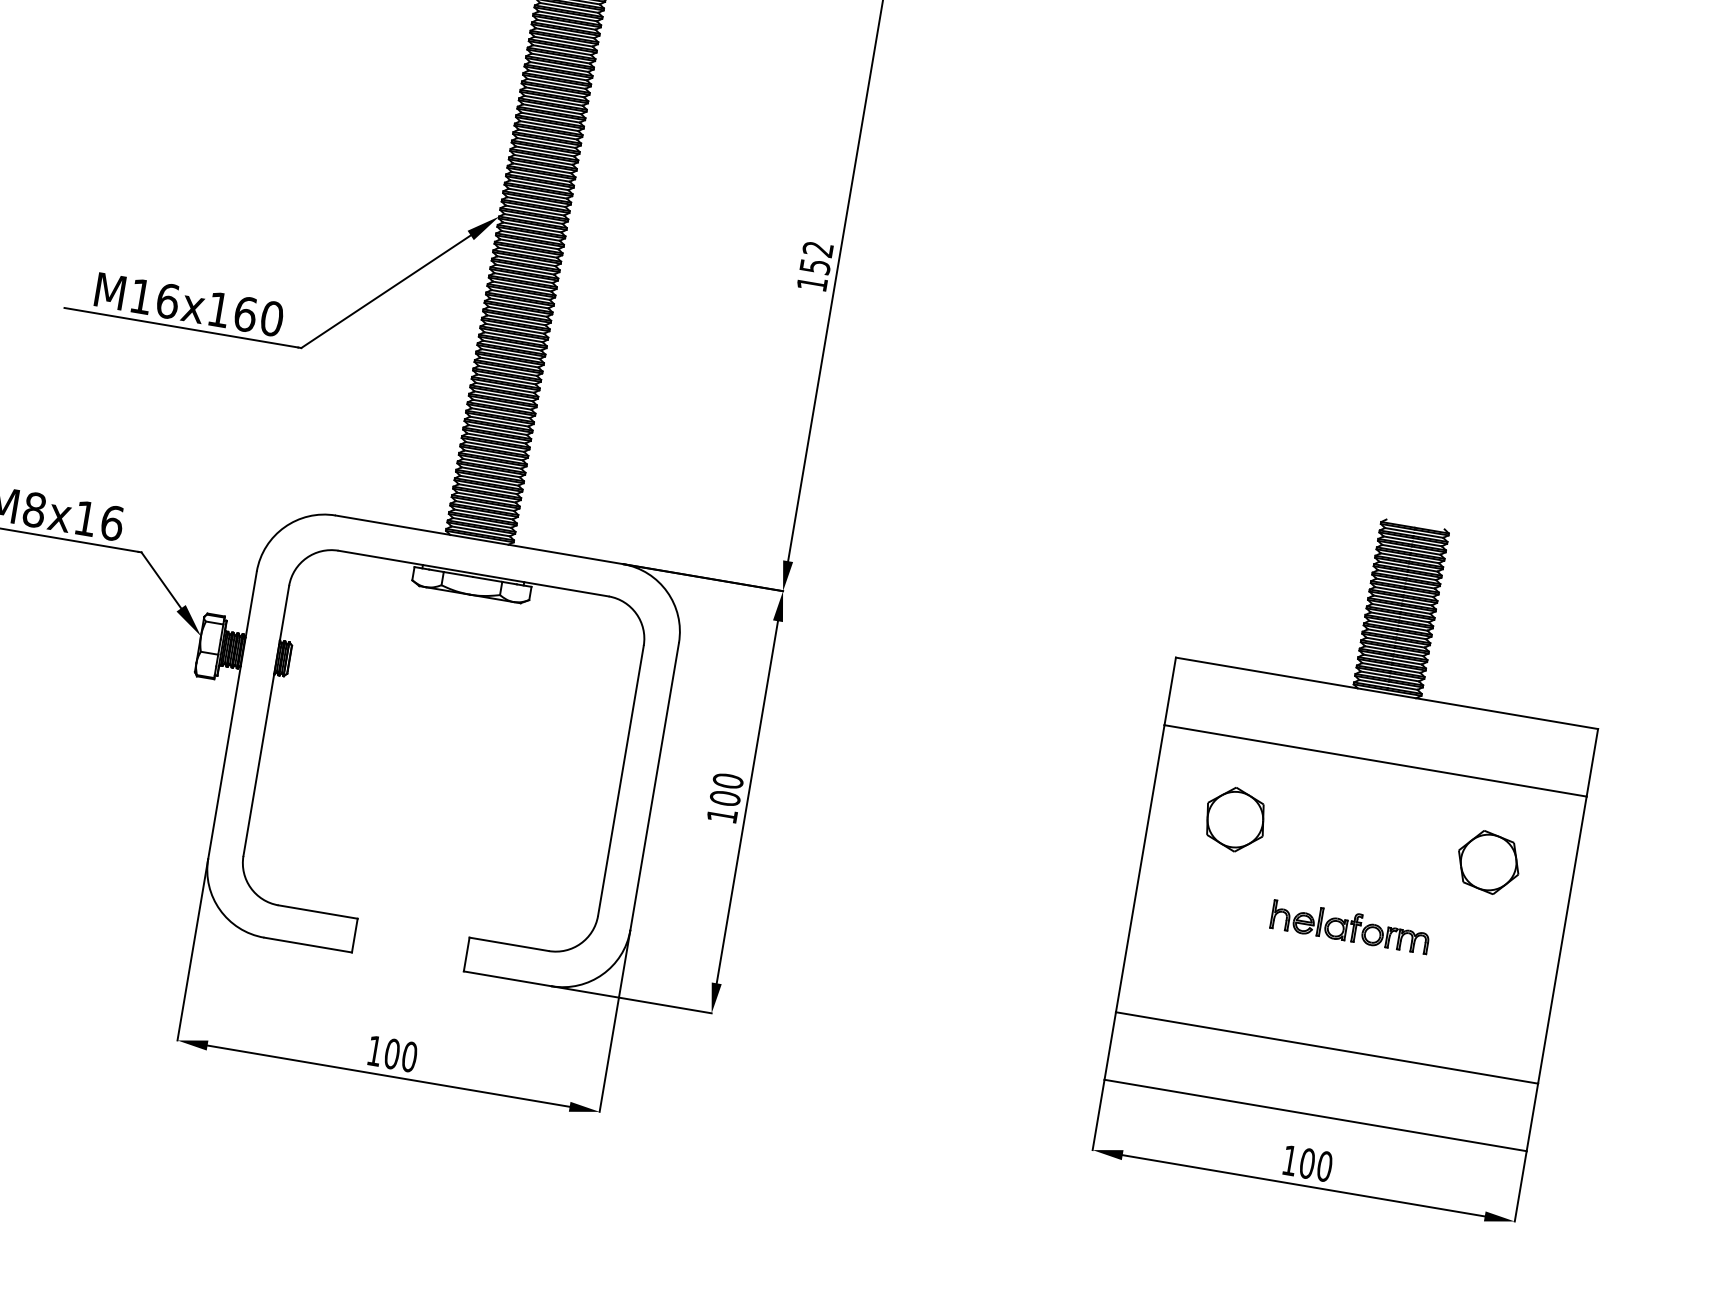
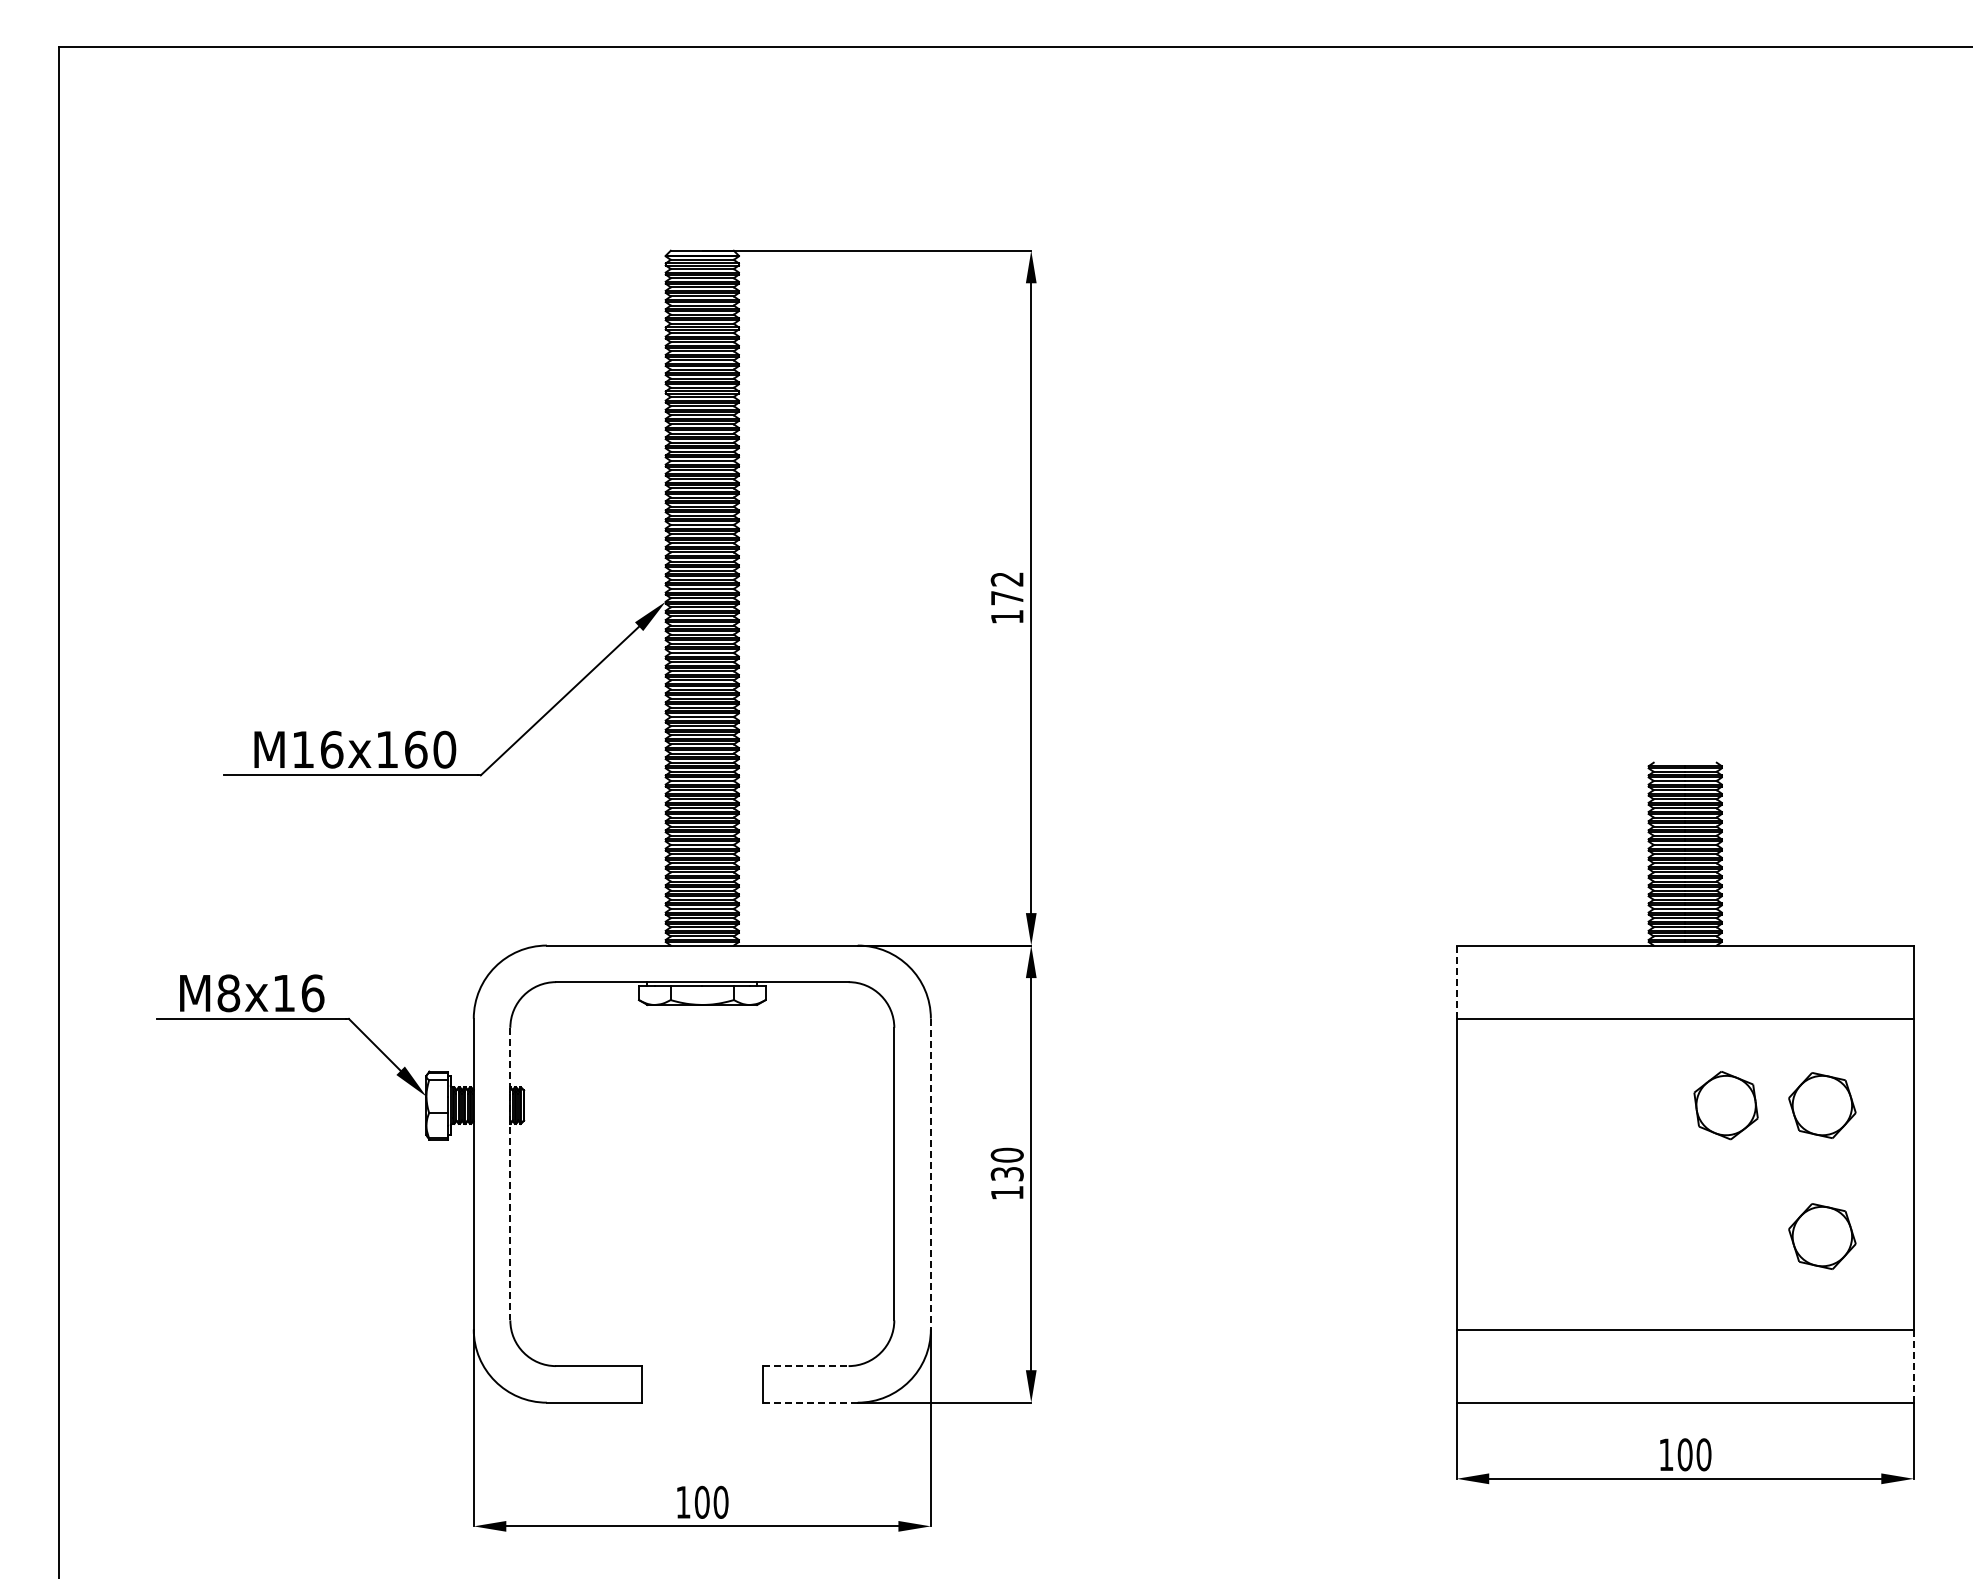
text: (815, 266) -> (1007, 598), 152 -> 172
line: (1170, 691) -> (1456, 982), solid -> dashed
line: (266, 721) -> (510, 1174), solid -> dashed
line: (654, 786) -> (930, 1174), solid -> dashed
text: (724, 797) -> (1006, 1173), 100 -> 130
part: (1234, 819) -> (1725, 1105), moved
part: (1350, 927) -> (1688, 1198), removed
line: (508, 944) -> (805, 1366), solid -> dashed
line: (506, 978) -> (809, 1402), solid -> dashed
part: (1468, 983) -> (1822, 1236), added
line: (1532, 1117) -> (1913, 1366), solid -> dashed

